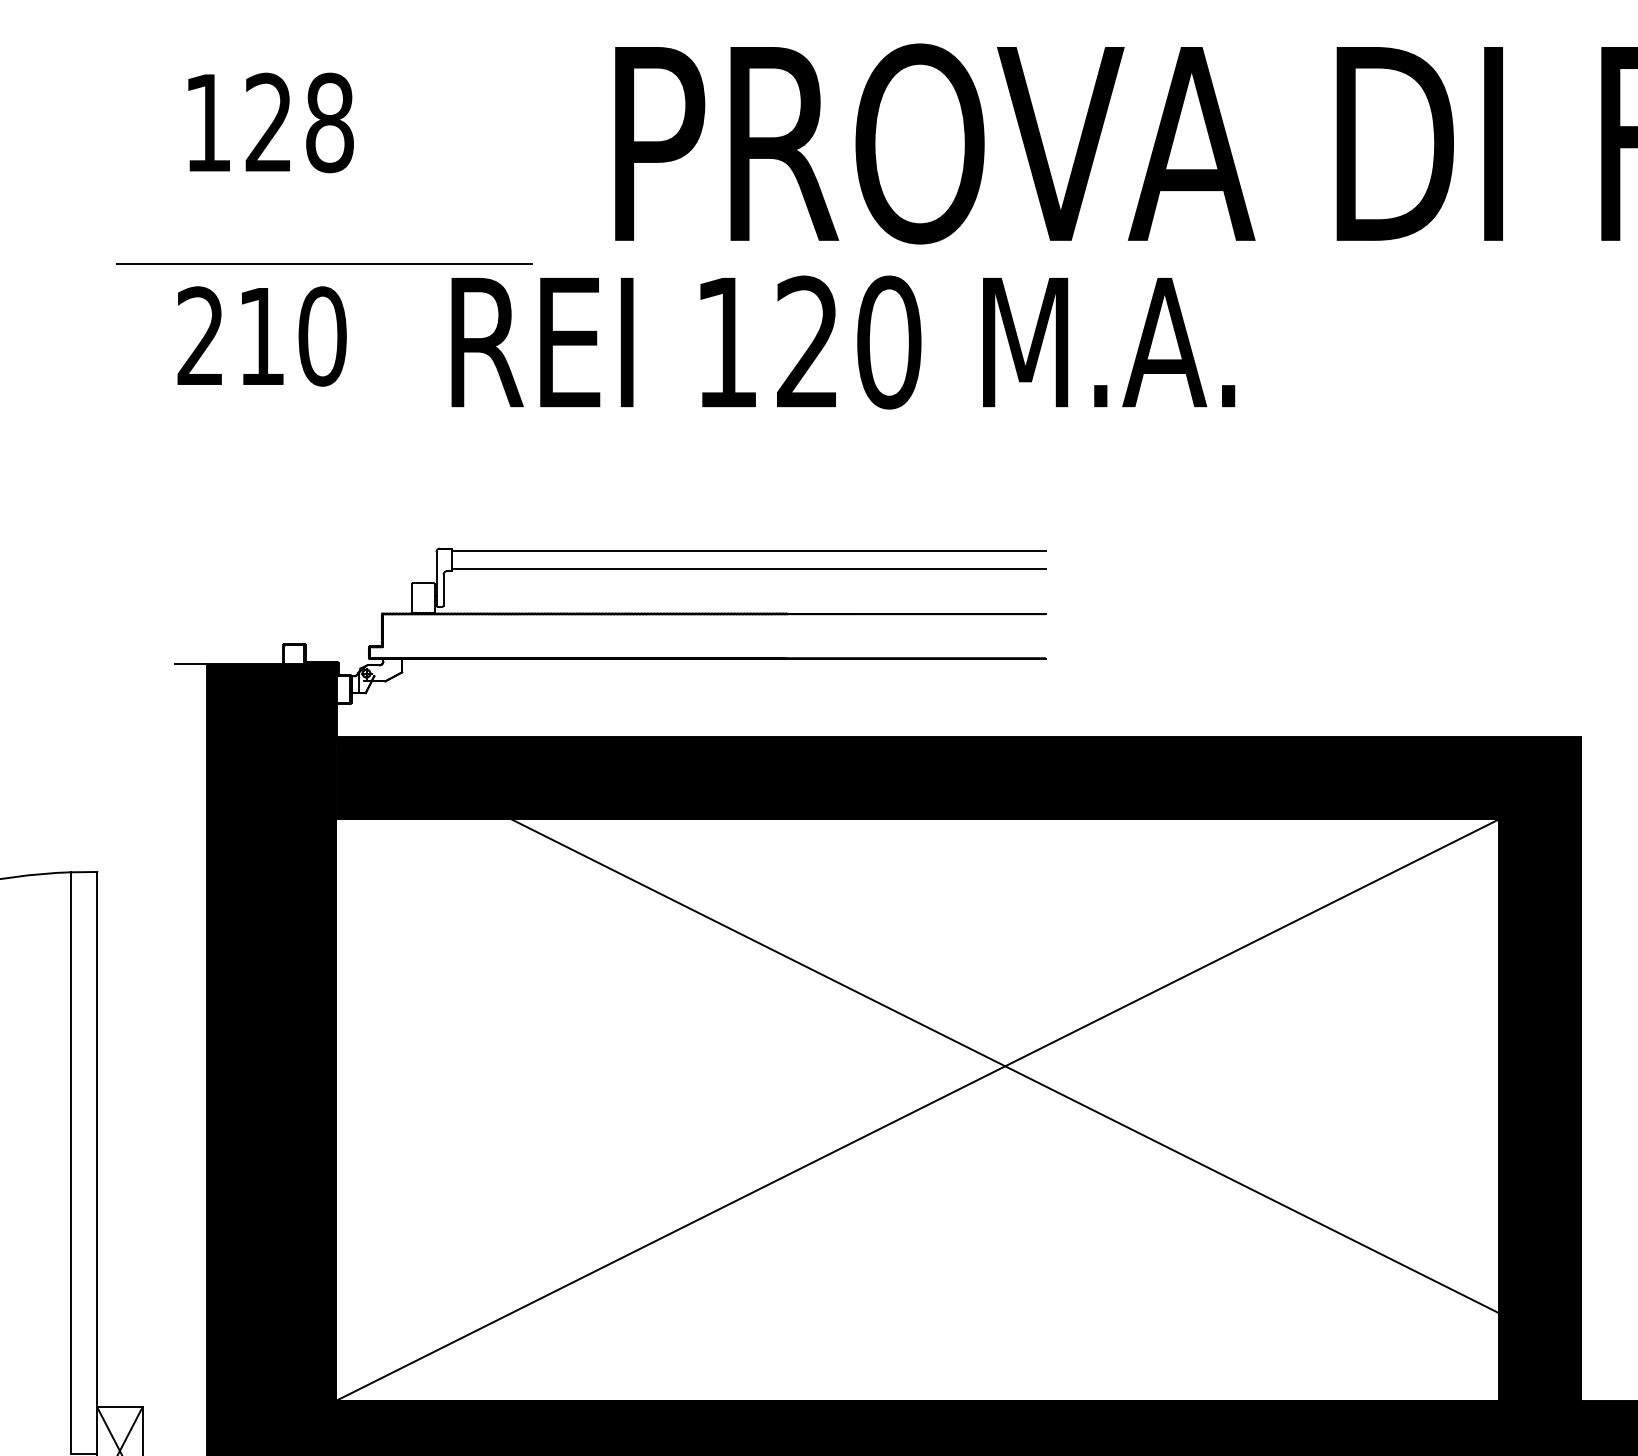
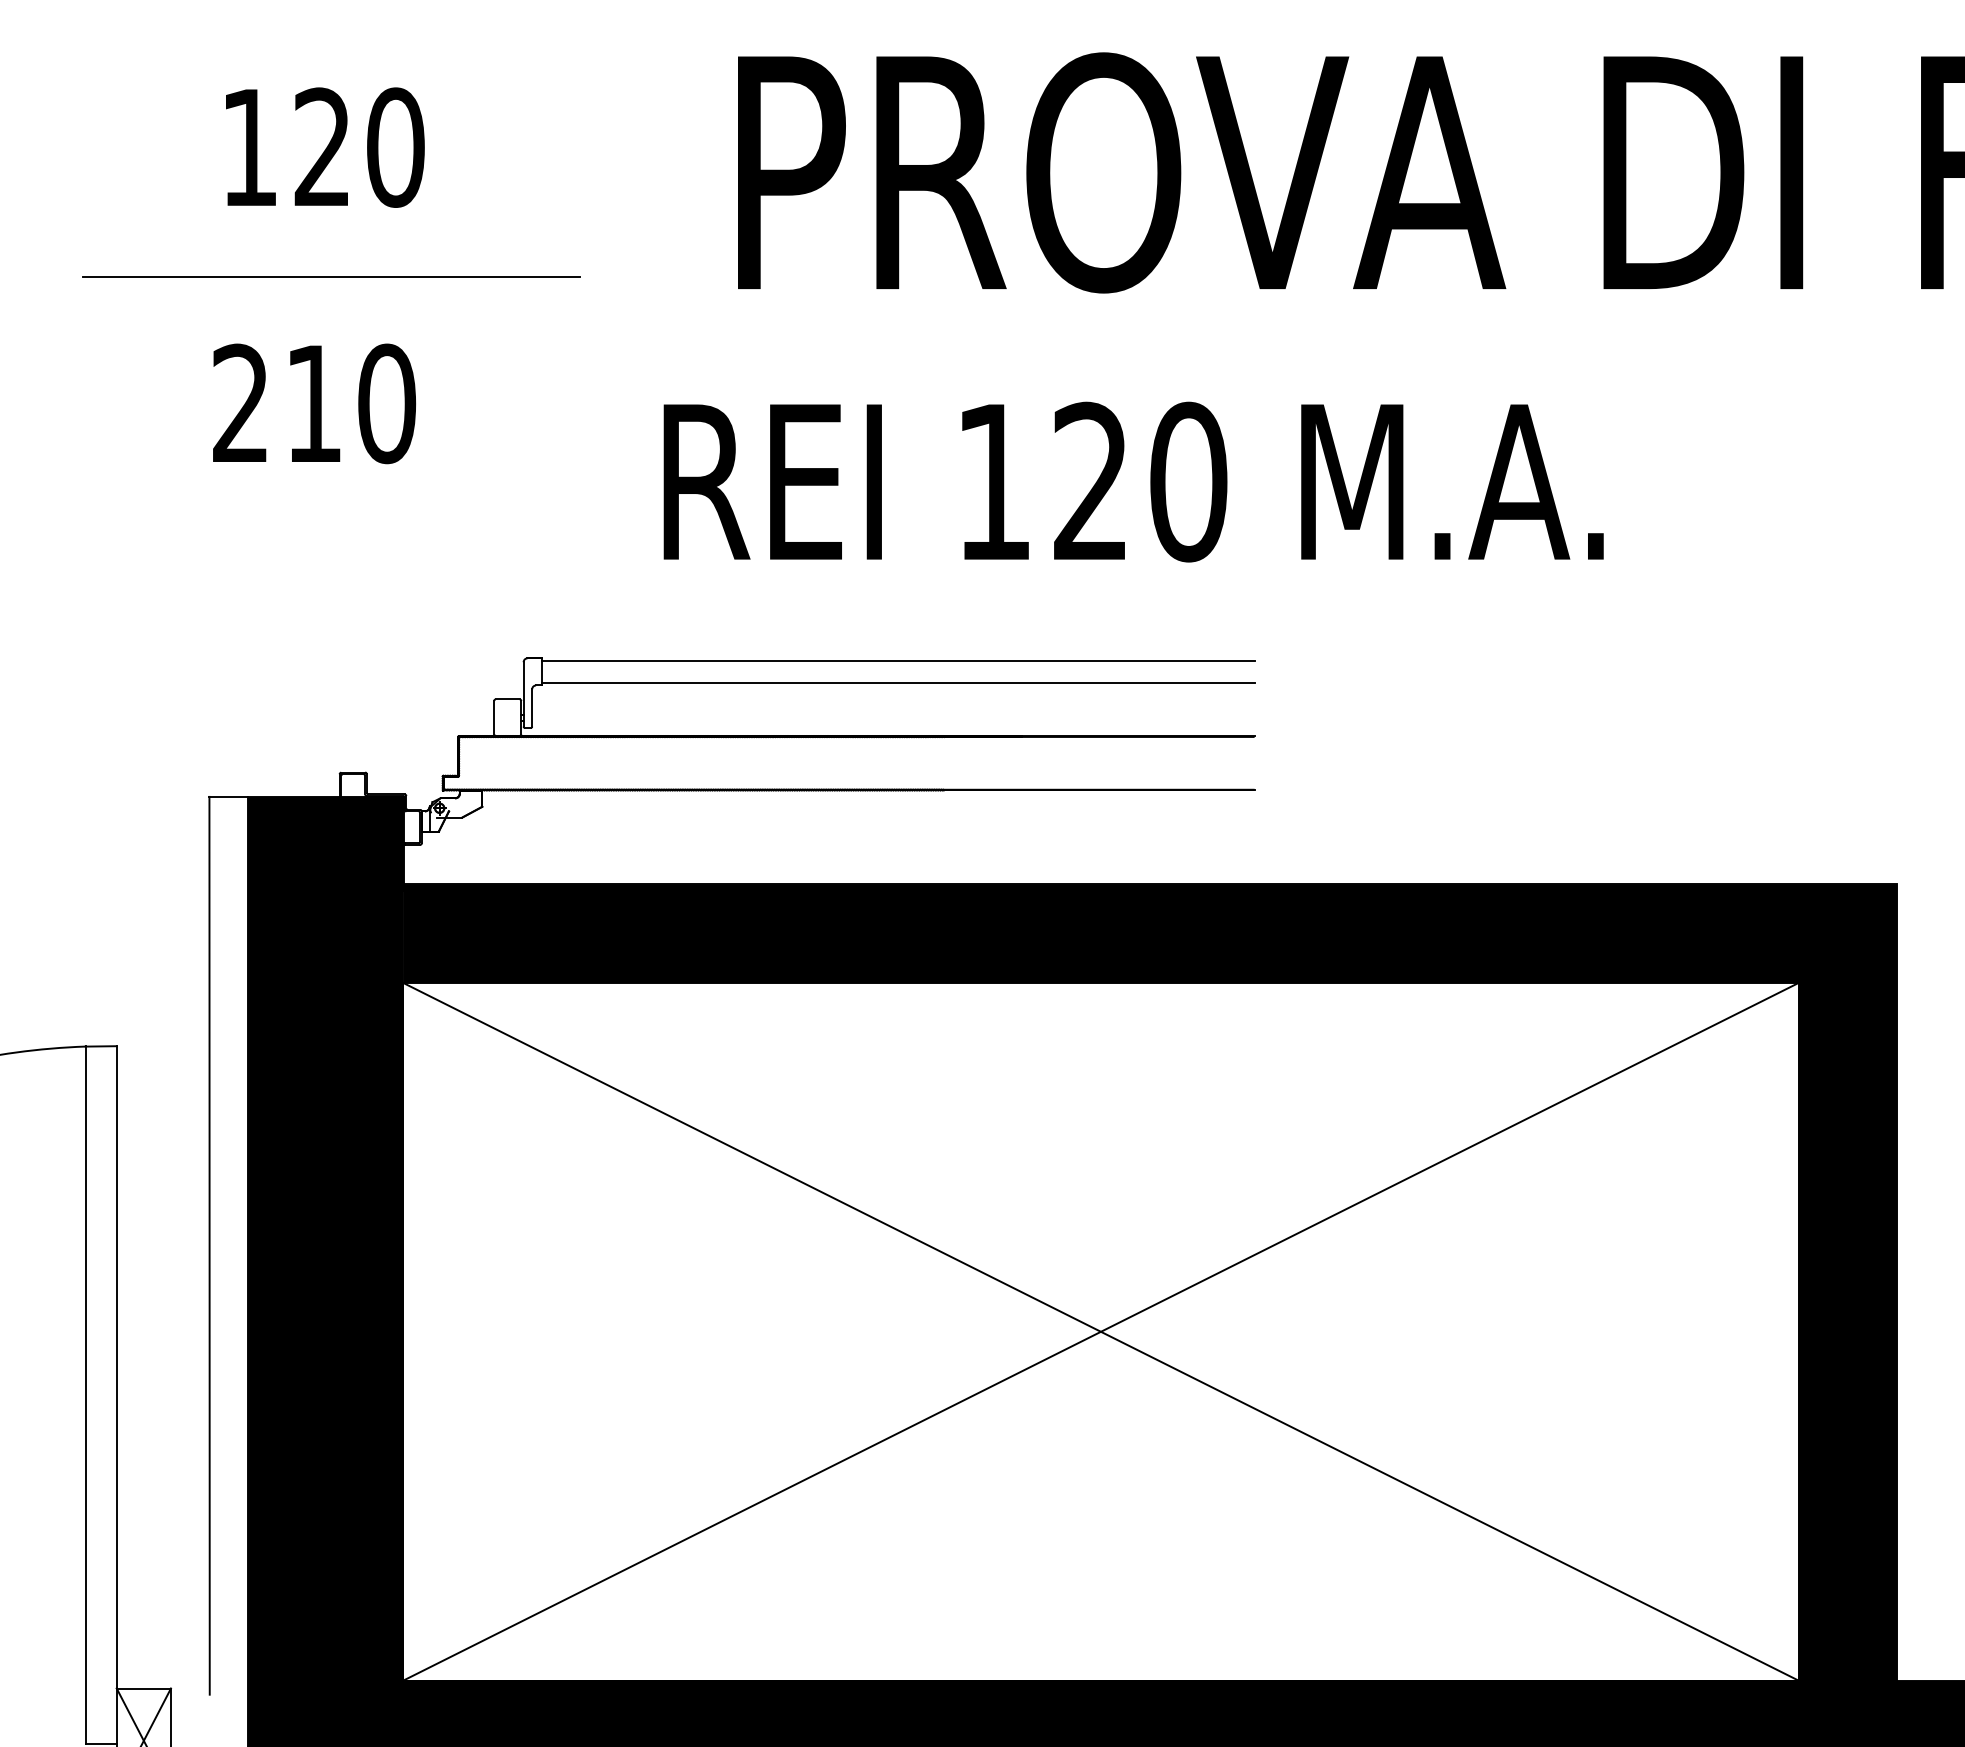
text: (329, 122) -> (395, 147), 128 -> 120
line: (324, 262) -> (331, 276), moved
text: (843, 342) -> (1133, 481), moved
line: (174, 1038) -> (209, 1245), added
line: (952, 1039) -> (1100, 1331), moved

